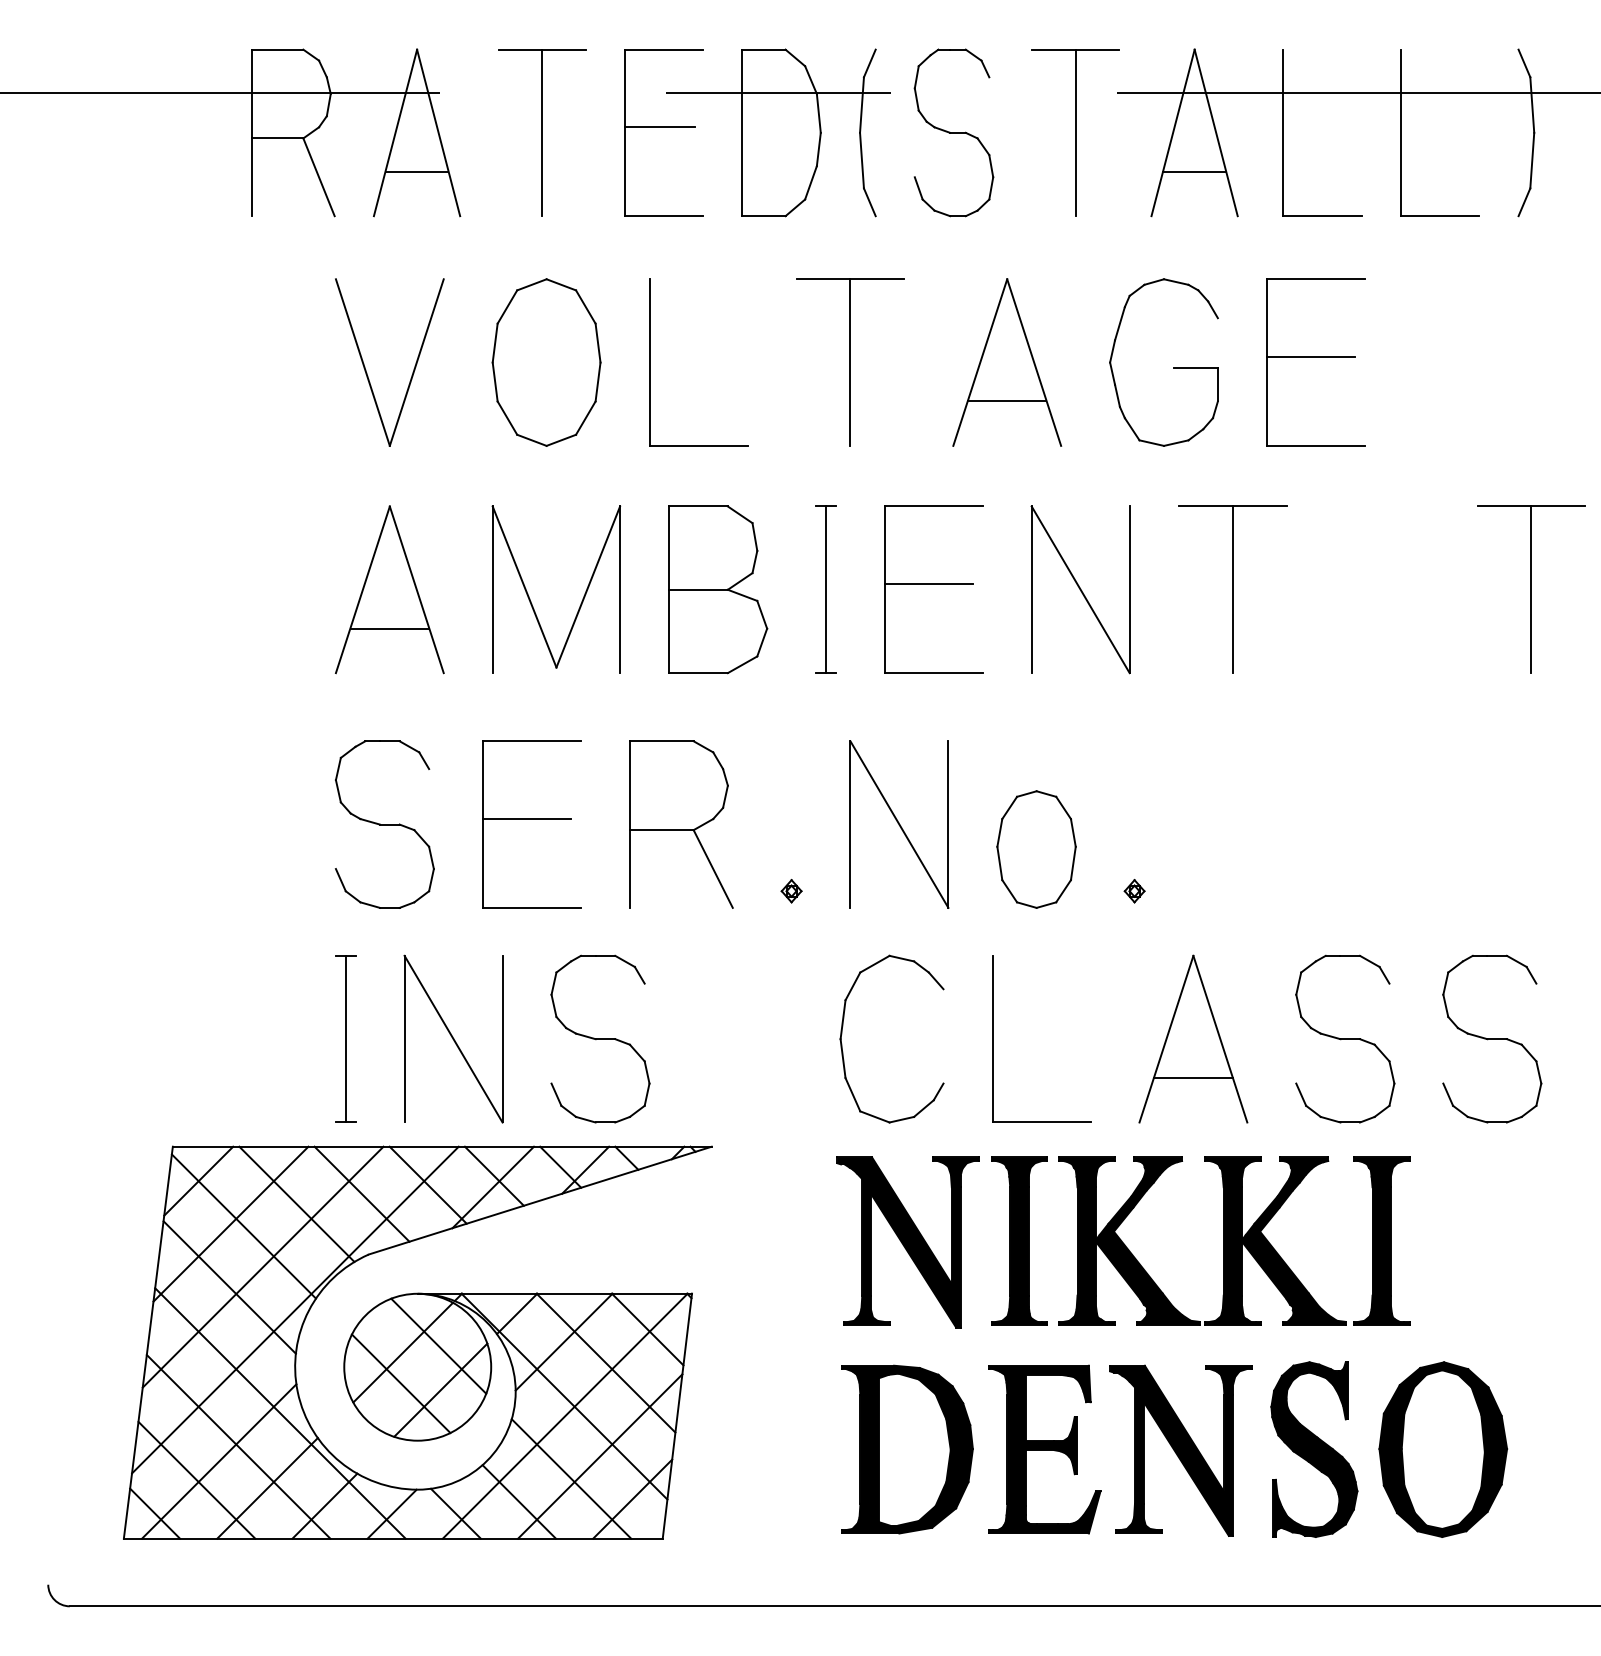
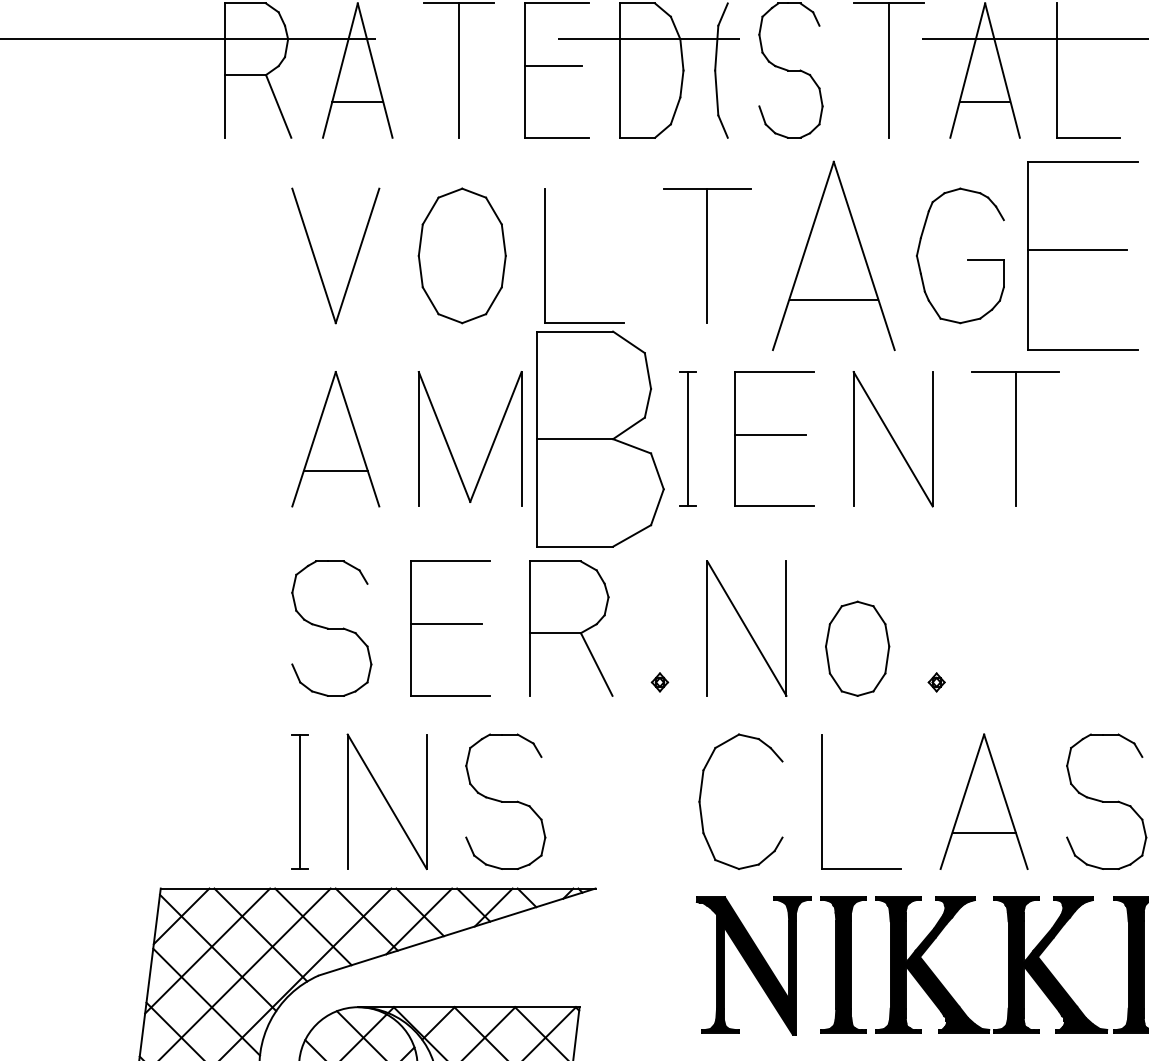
part: (1007, 362) -> (834, 255), size x1.4
part: (1315, 362) -> (1082, 255), size x1.4
part: (718, 589) -> (600, 438), size x1.6

